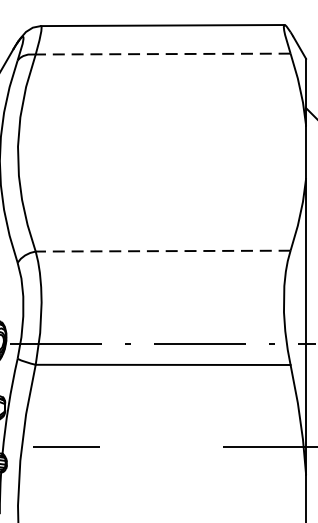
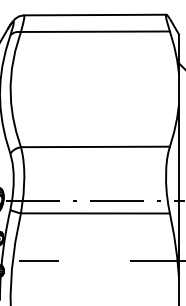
line: (161, 53) -> (94, 31), dashed -> solid
line: (161, 250) -> (94, 146), dashed -> solid

